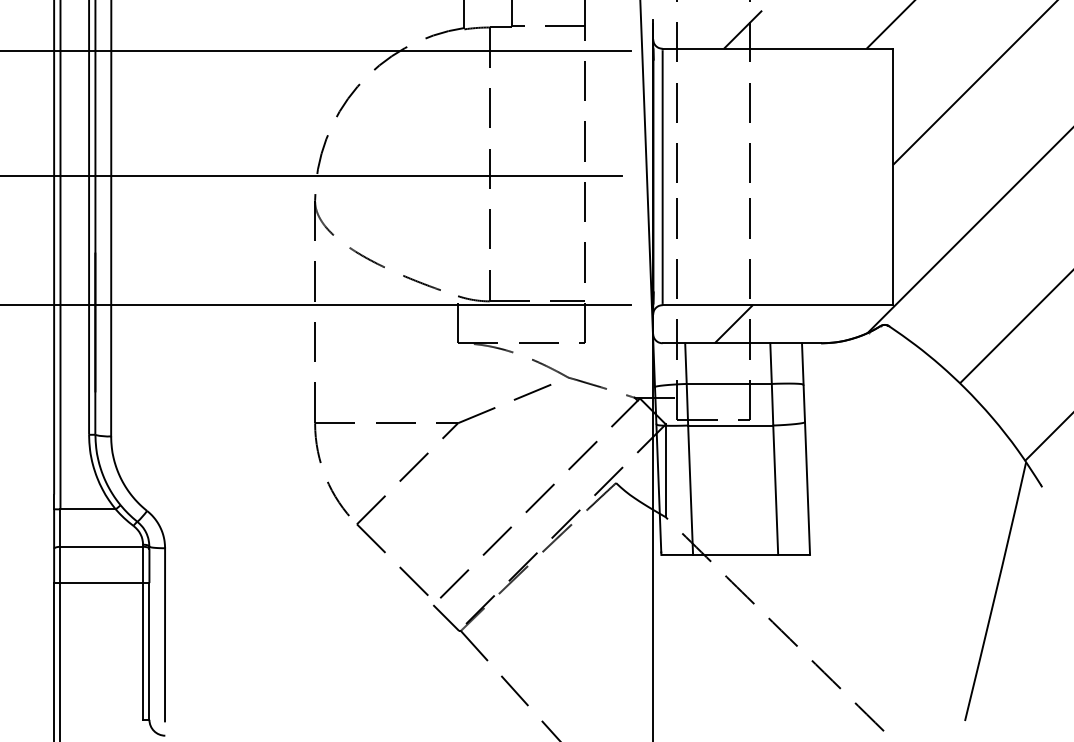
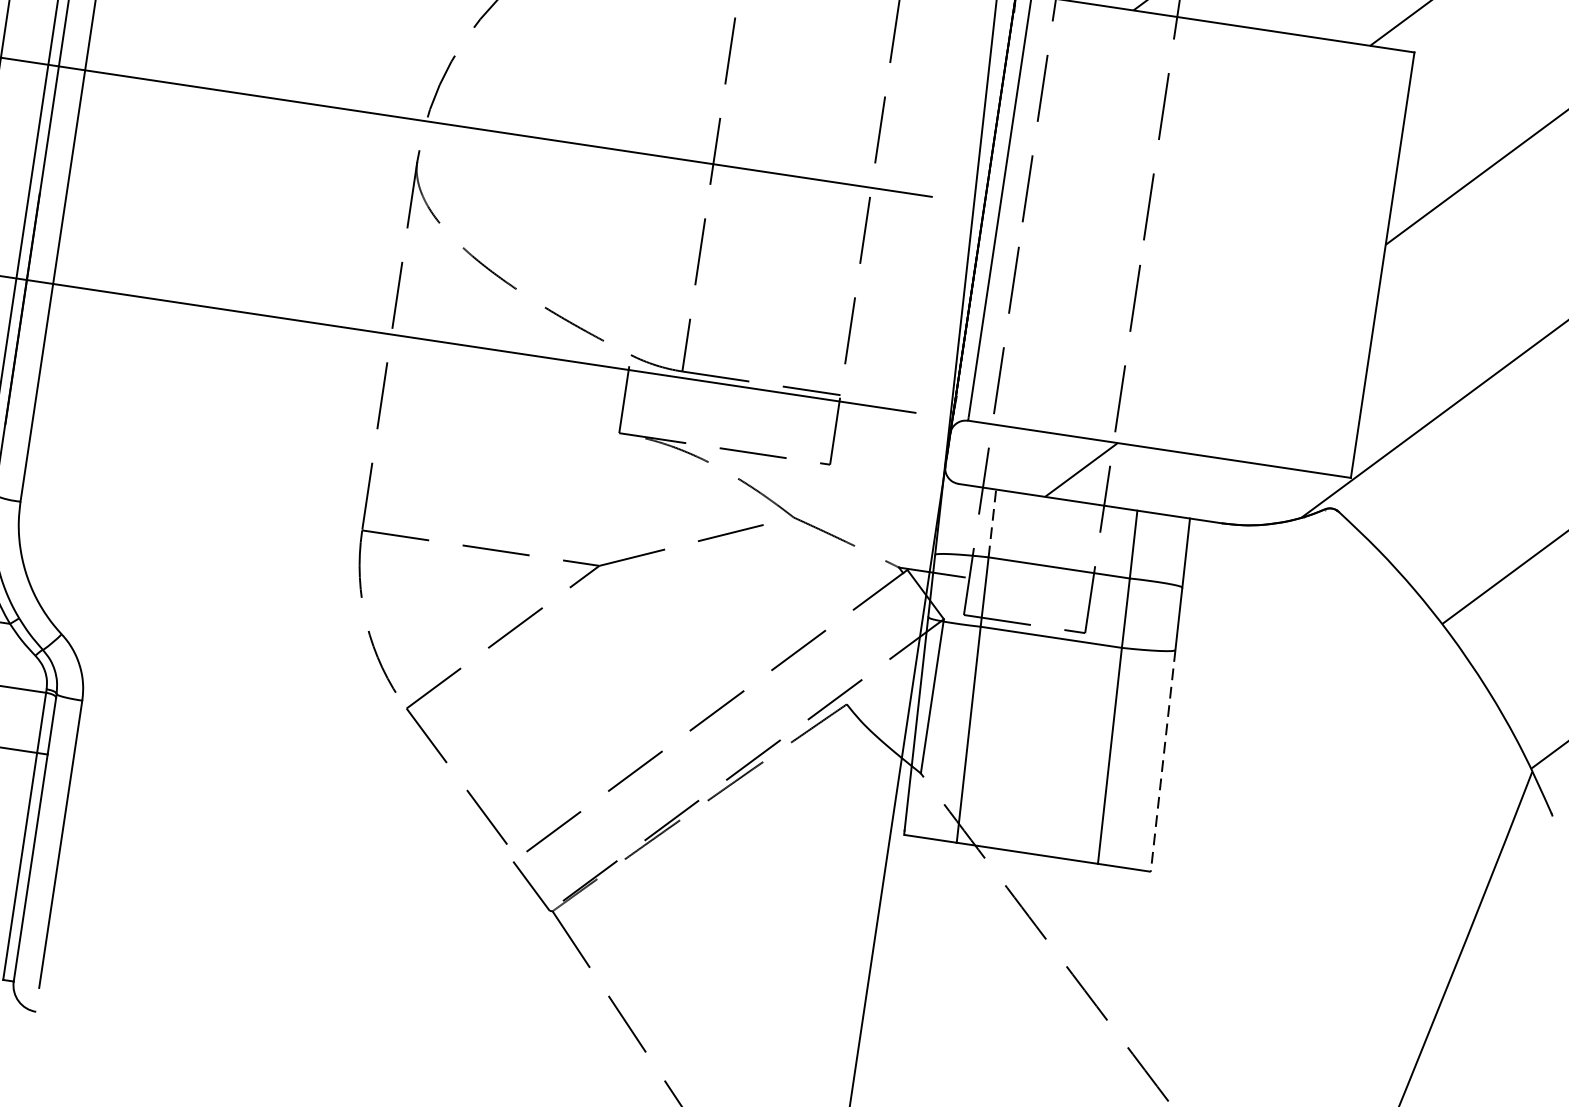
line: (685, 363) -> (991, 523), solid -> dashed
line: (807, 489) -> (1162, 762), solid -> dashed

